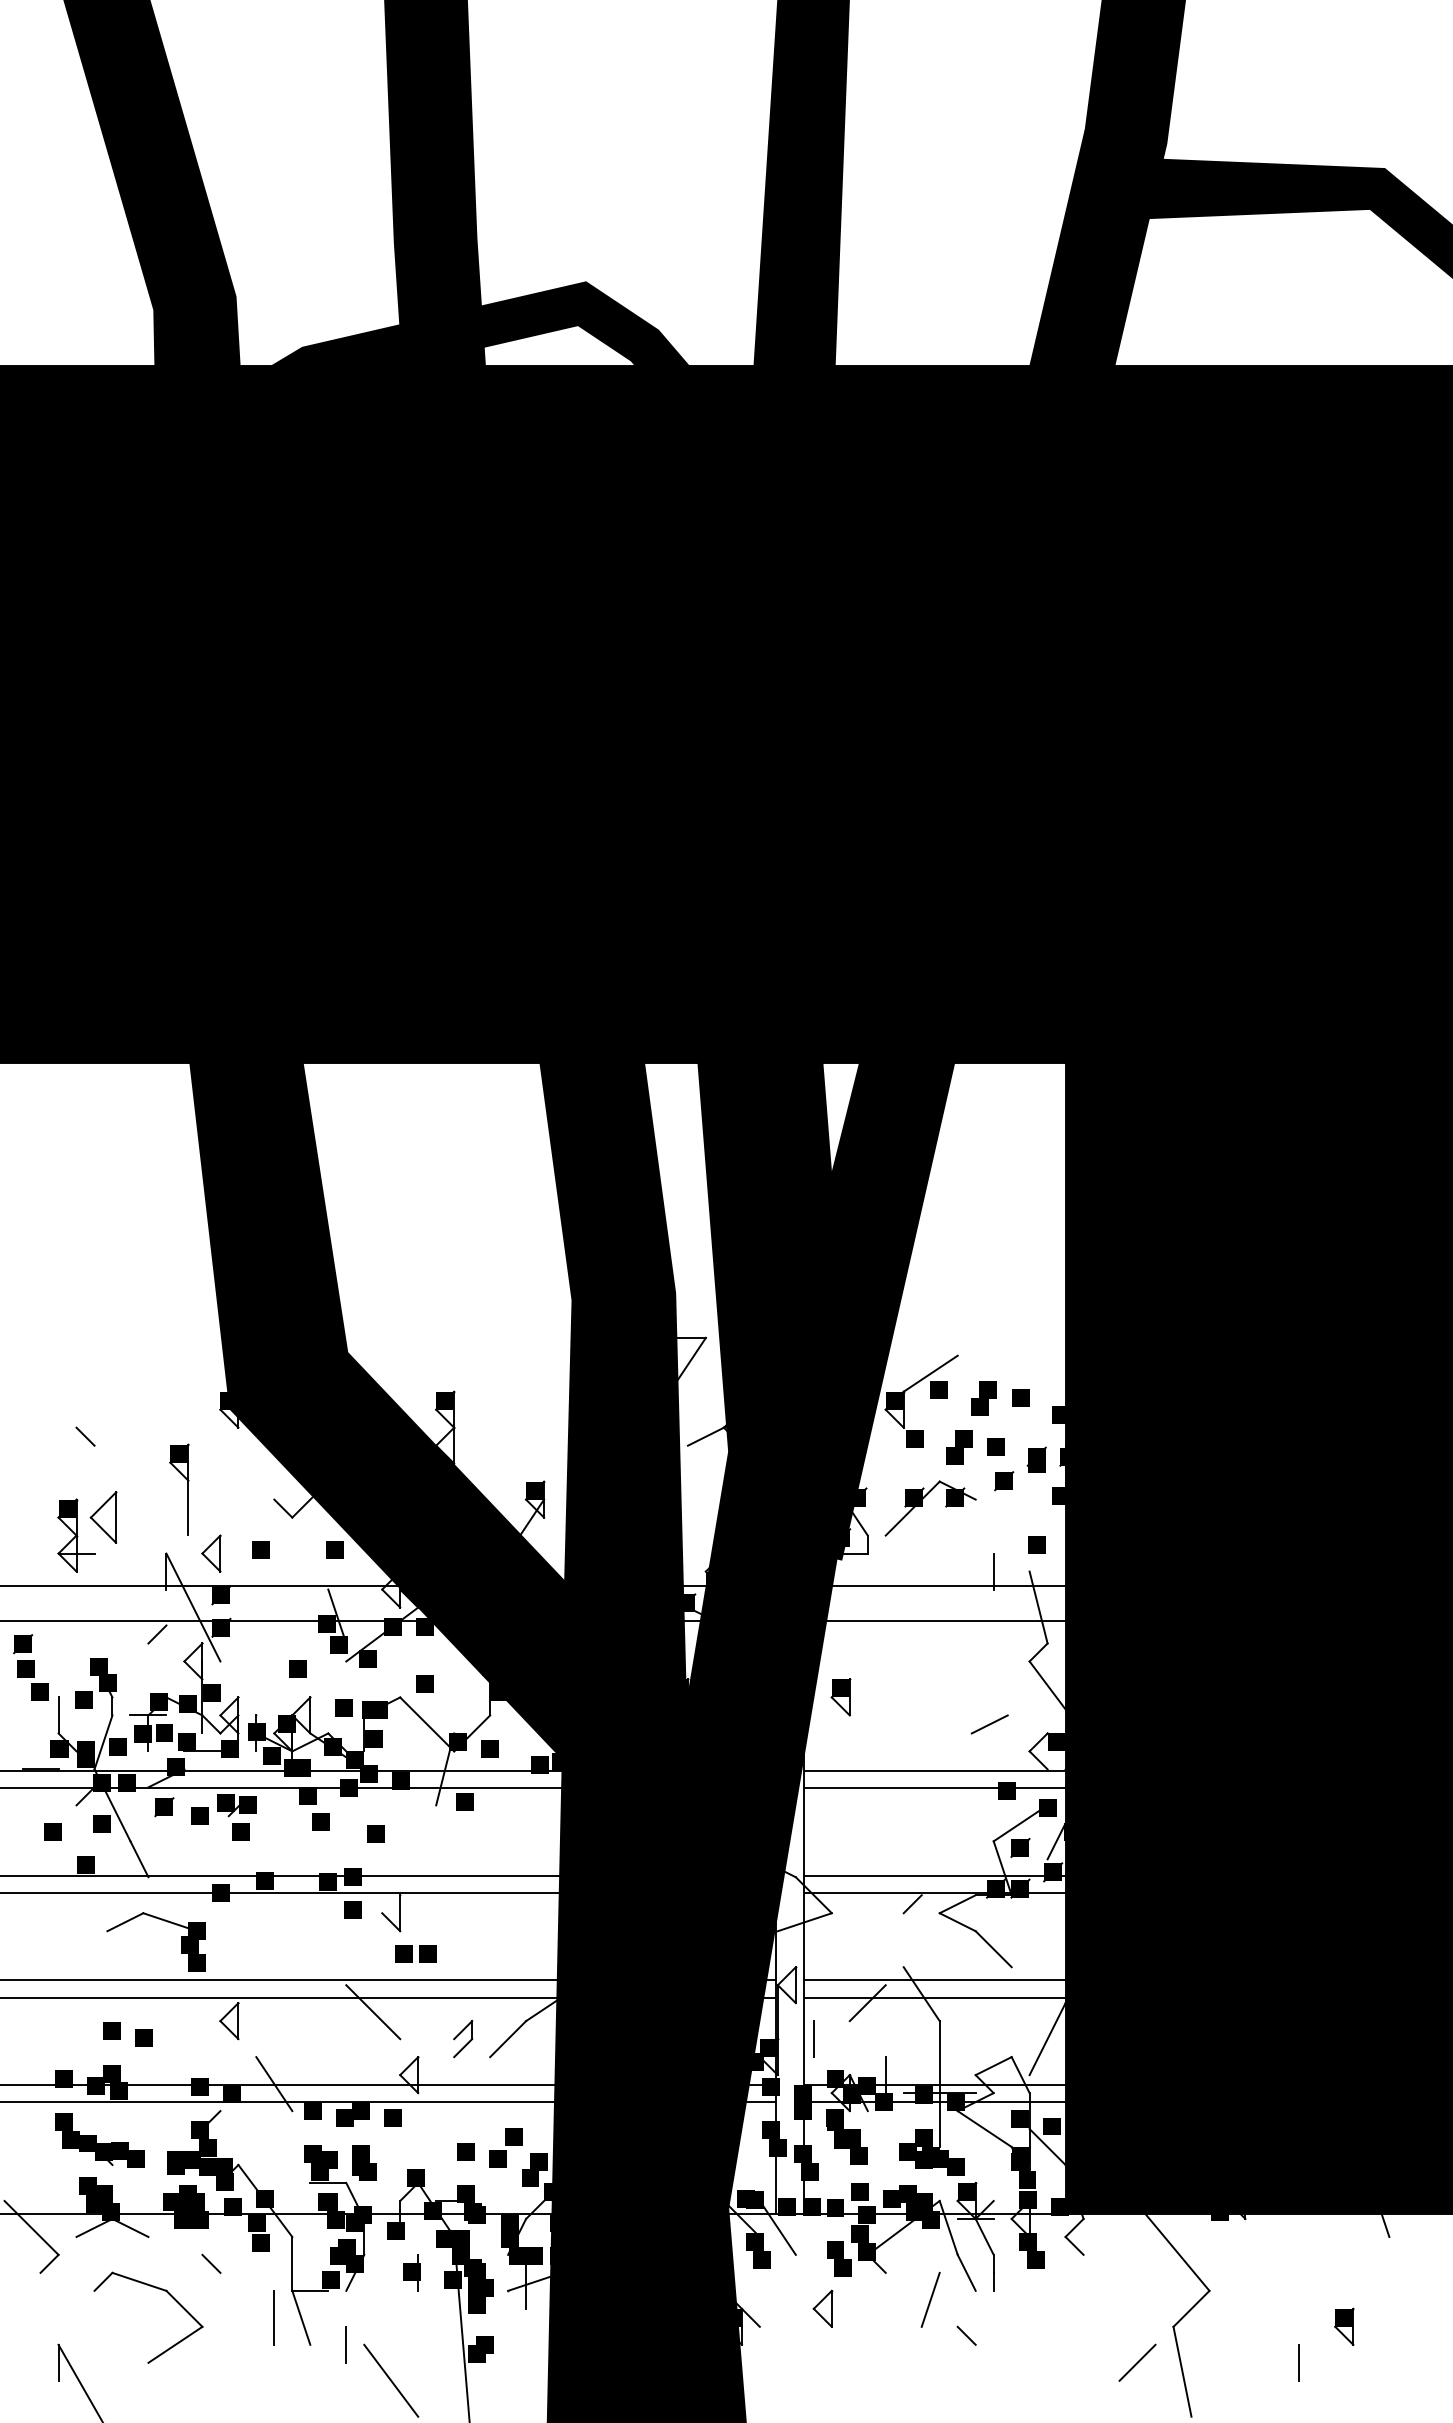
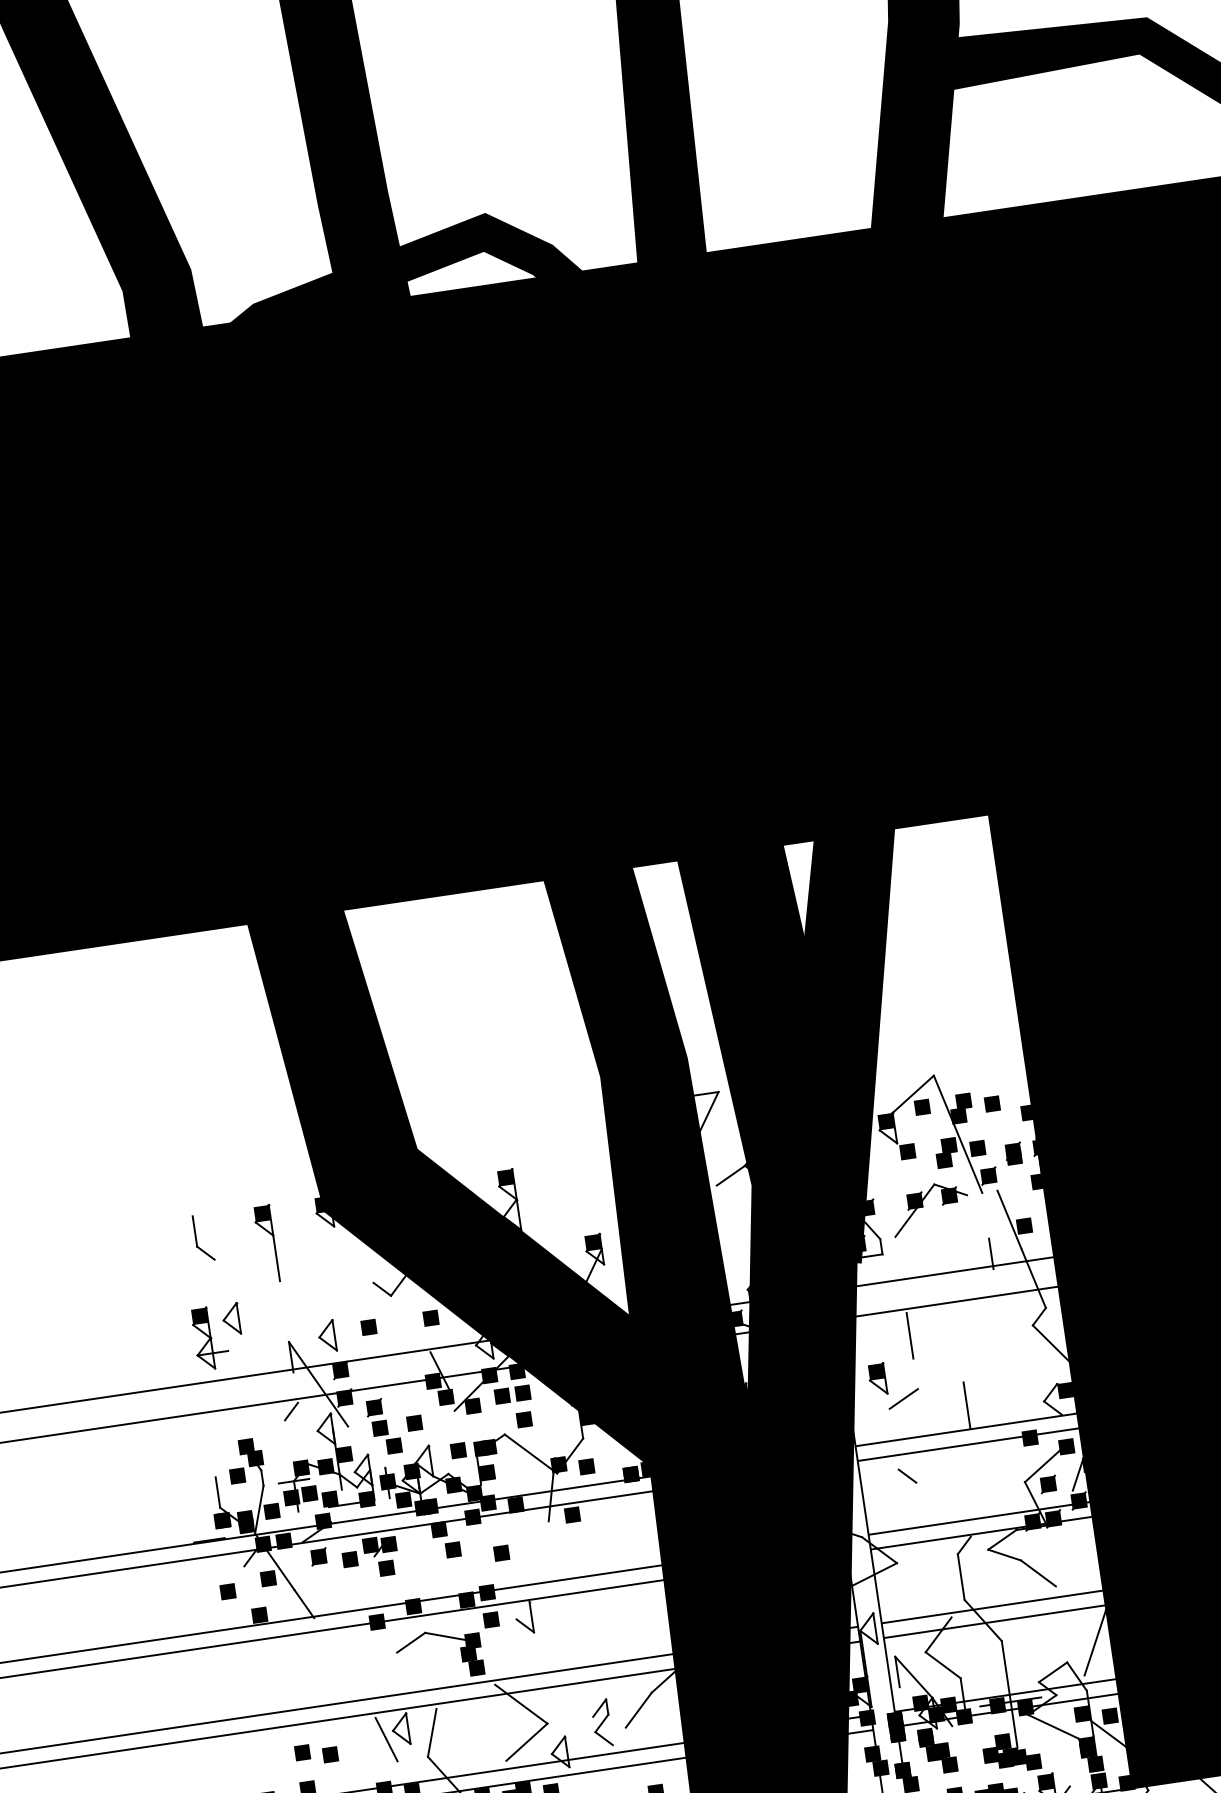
line: (76, 1409) -> (194, 1231), added
line: (975, 1427) -> (957, 1134), added
part: (187, 1489) -> (273, 1243), moved
part: (103, 1517) -> (231, 1319), size x0.71
line: (1020, 1535) -> (1009, 1219), added
line: (885, 1652) -> (909, 1335), added
part: (30, 1667) -> (383, 1426), moved
line: (989, 1724) -> (903, 1399), moved
line: (939, 1742) -> (966, 1405), added
line: (858, 1814) -> (907, 1476), added
part: (161, 1920) -> (441, 1636), moved
line: (903, 1940) -> (961, 1577), added
part: (415, 1953) -> (512, 1394), moved
line: (211, 2030) -> (386, 1739), added
line: (265, 2030) -> (432, 1733), added
line: (867, 2039) -> (942, 1665), added
line: (831, 2048) -> (913, 1677), added
line: (373, 2057) -> (527, 1742), added
line: (463, 2066) -> (604, 1738), added

